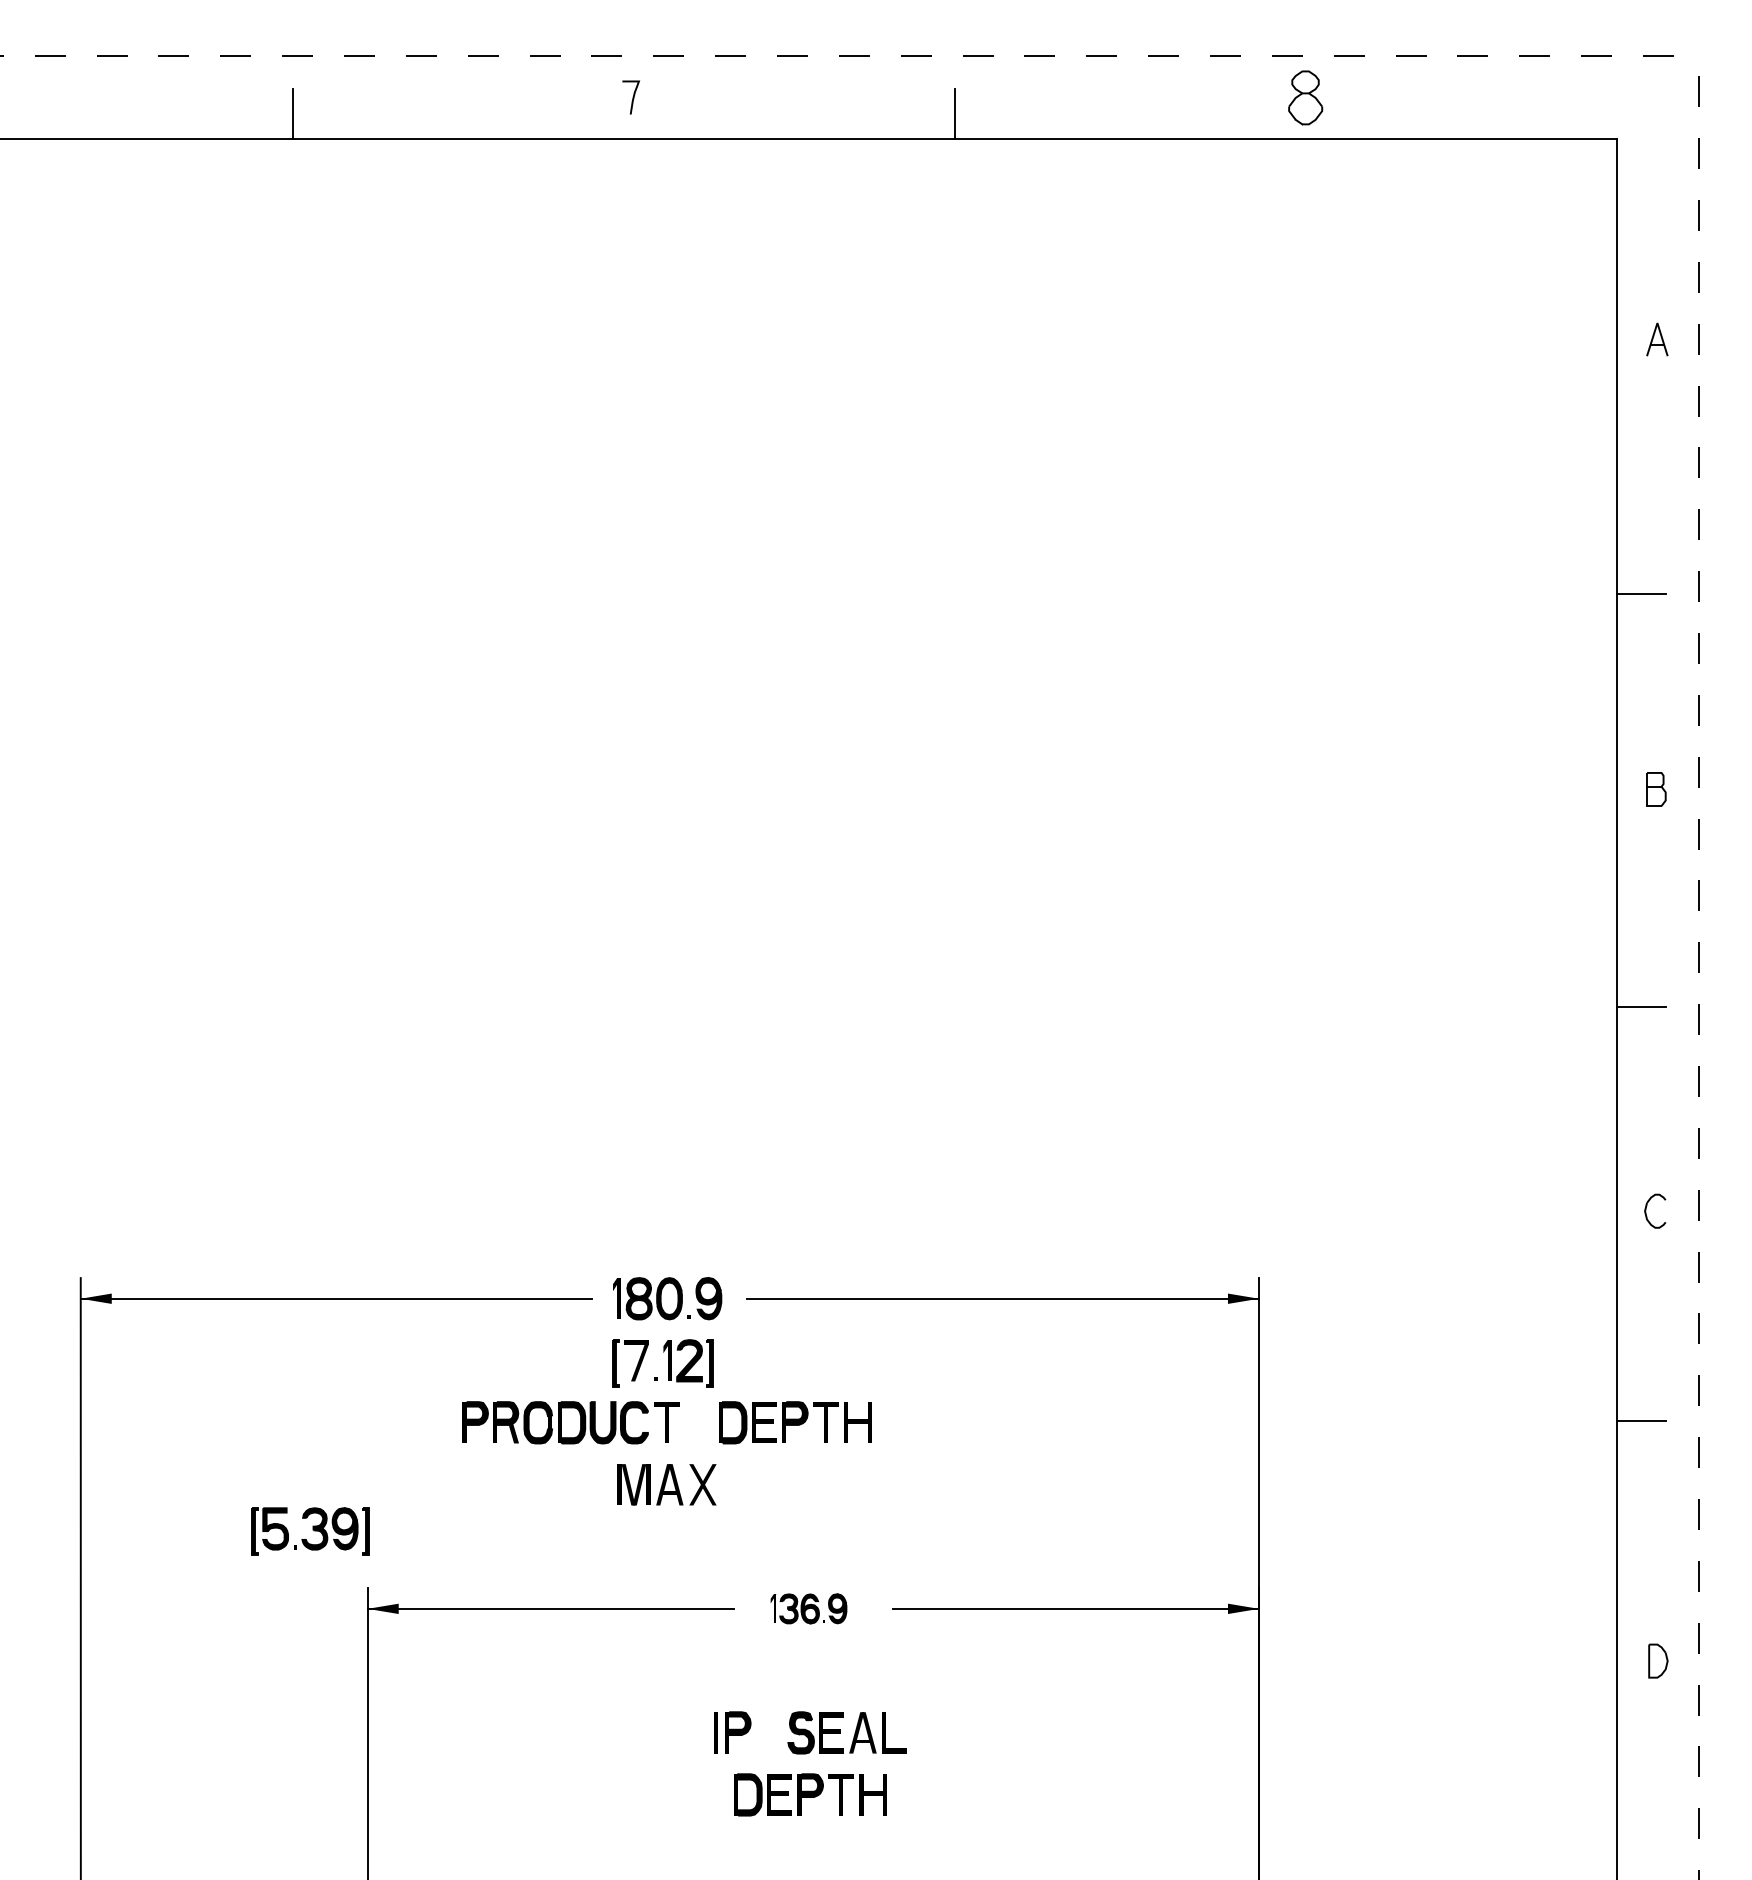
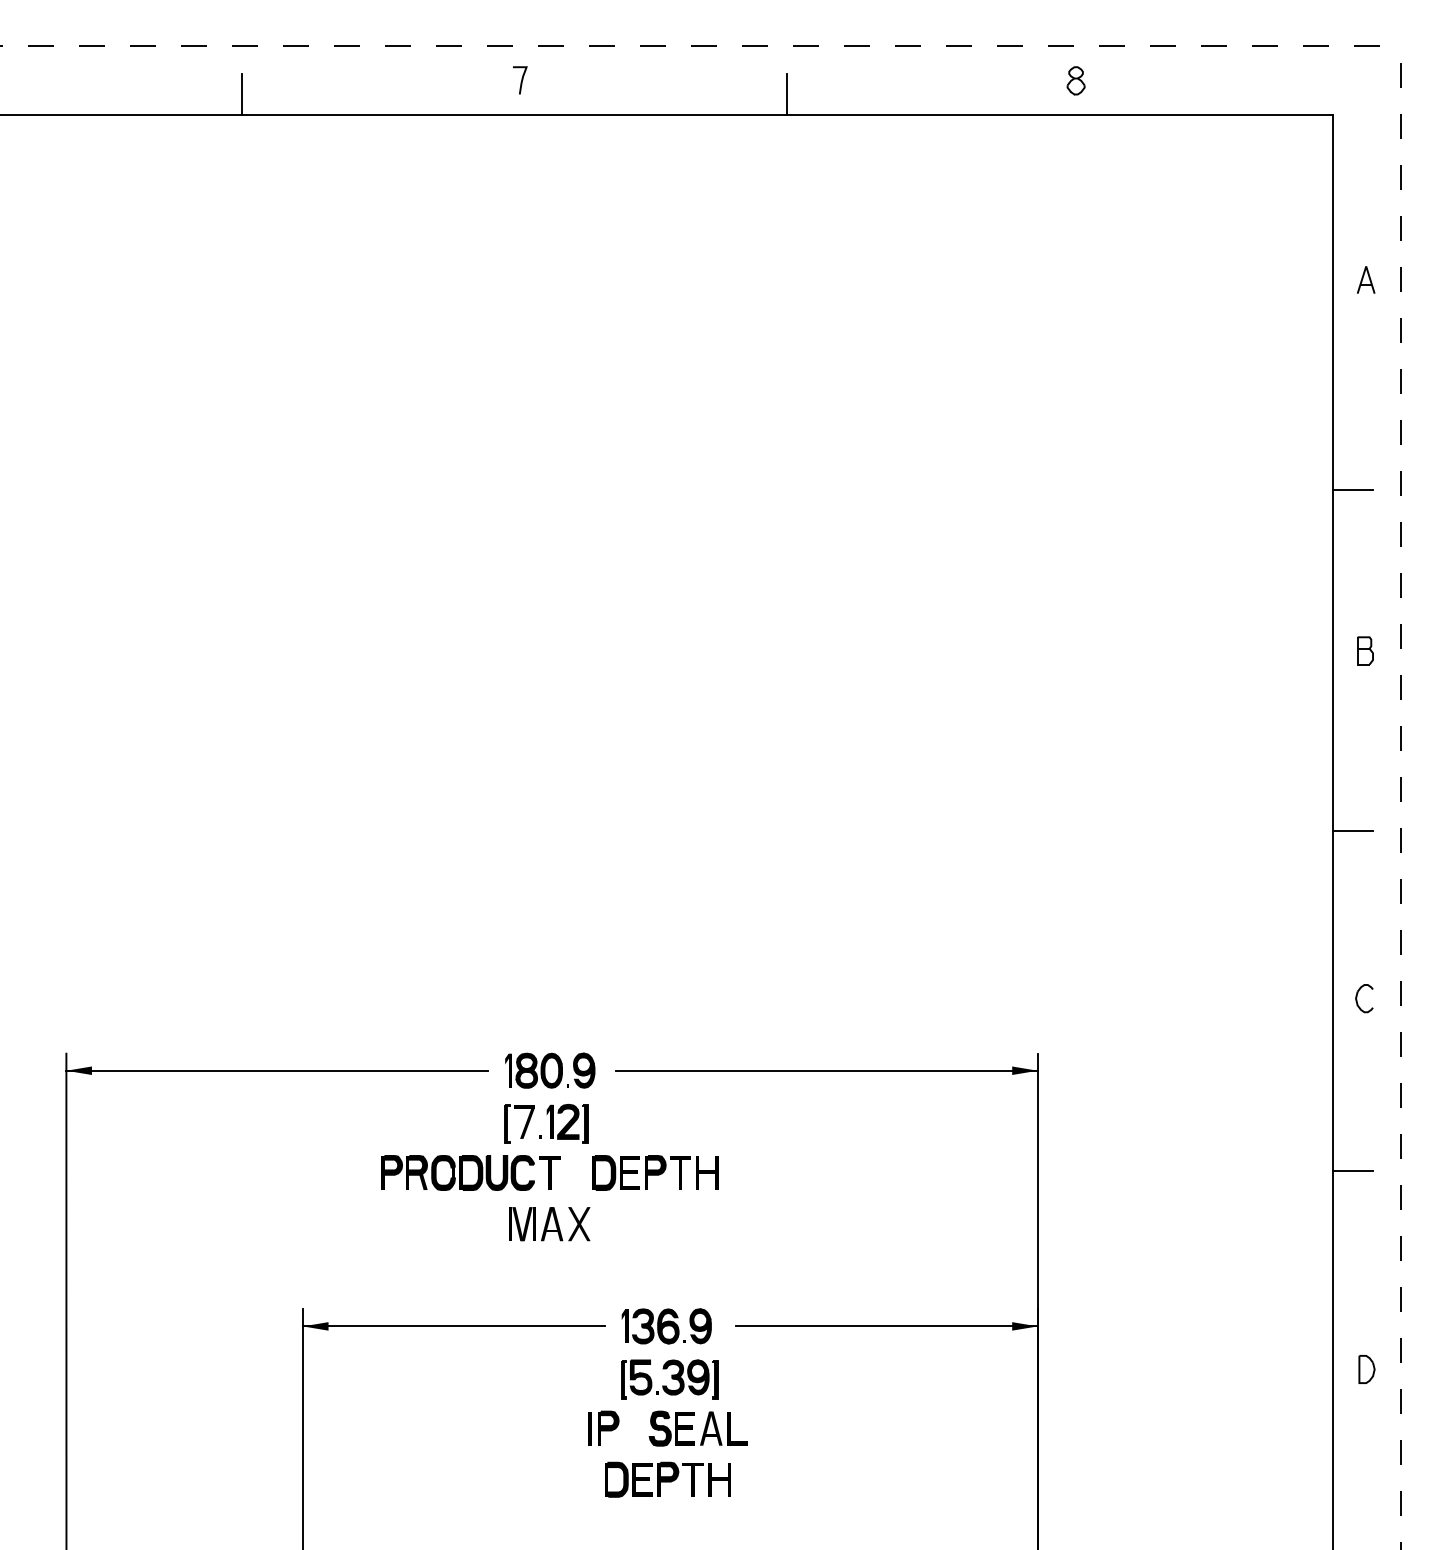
part: (1304, 97) -> (1075, 80), size x0.62
part: (310, 1531) -> (669, 1379), moved
part: (808, 1608) -> (666, 1326), size x1.43

